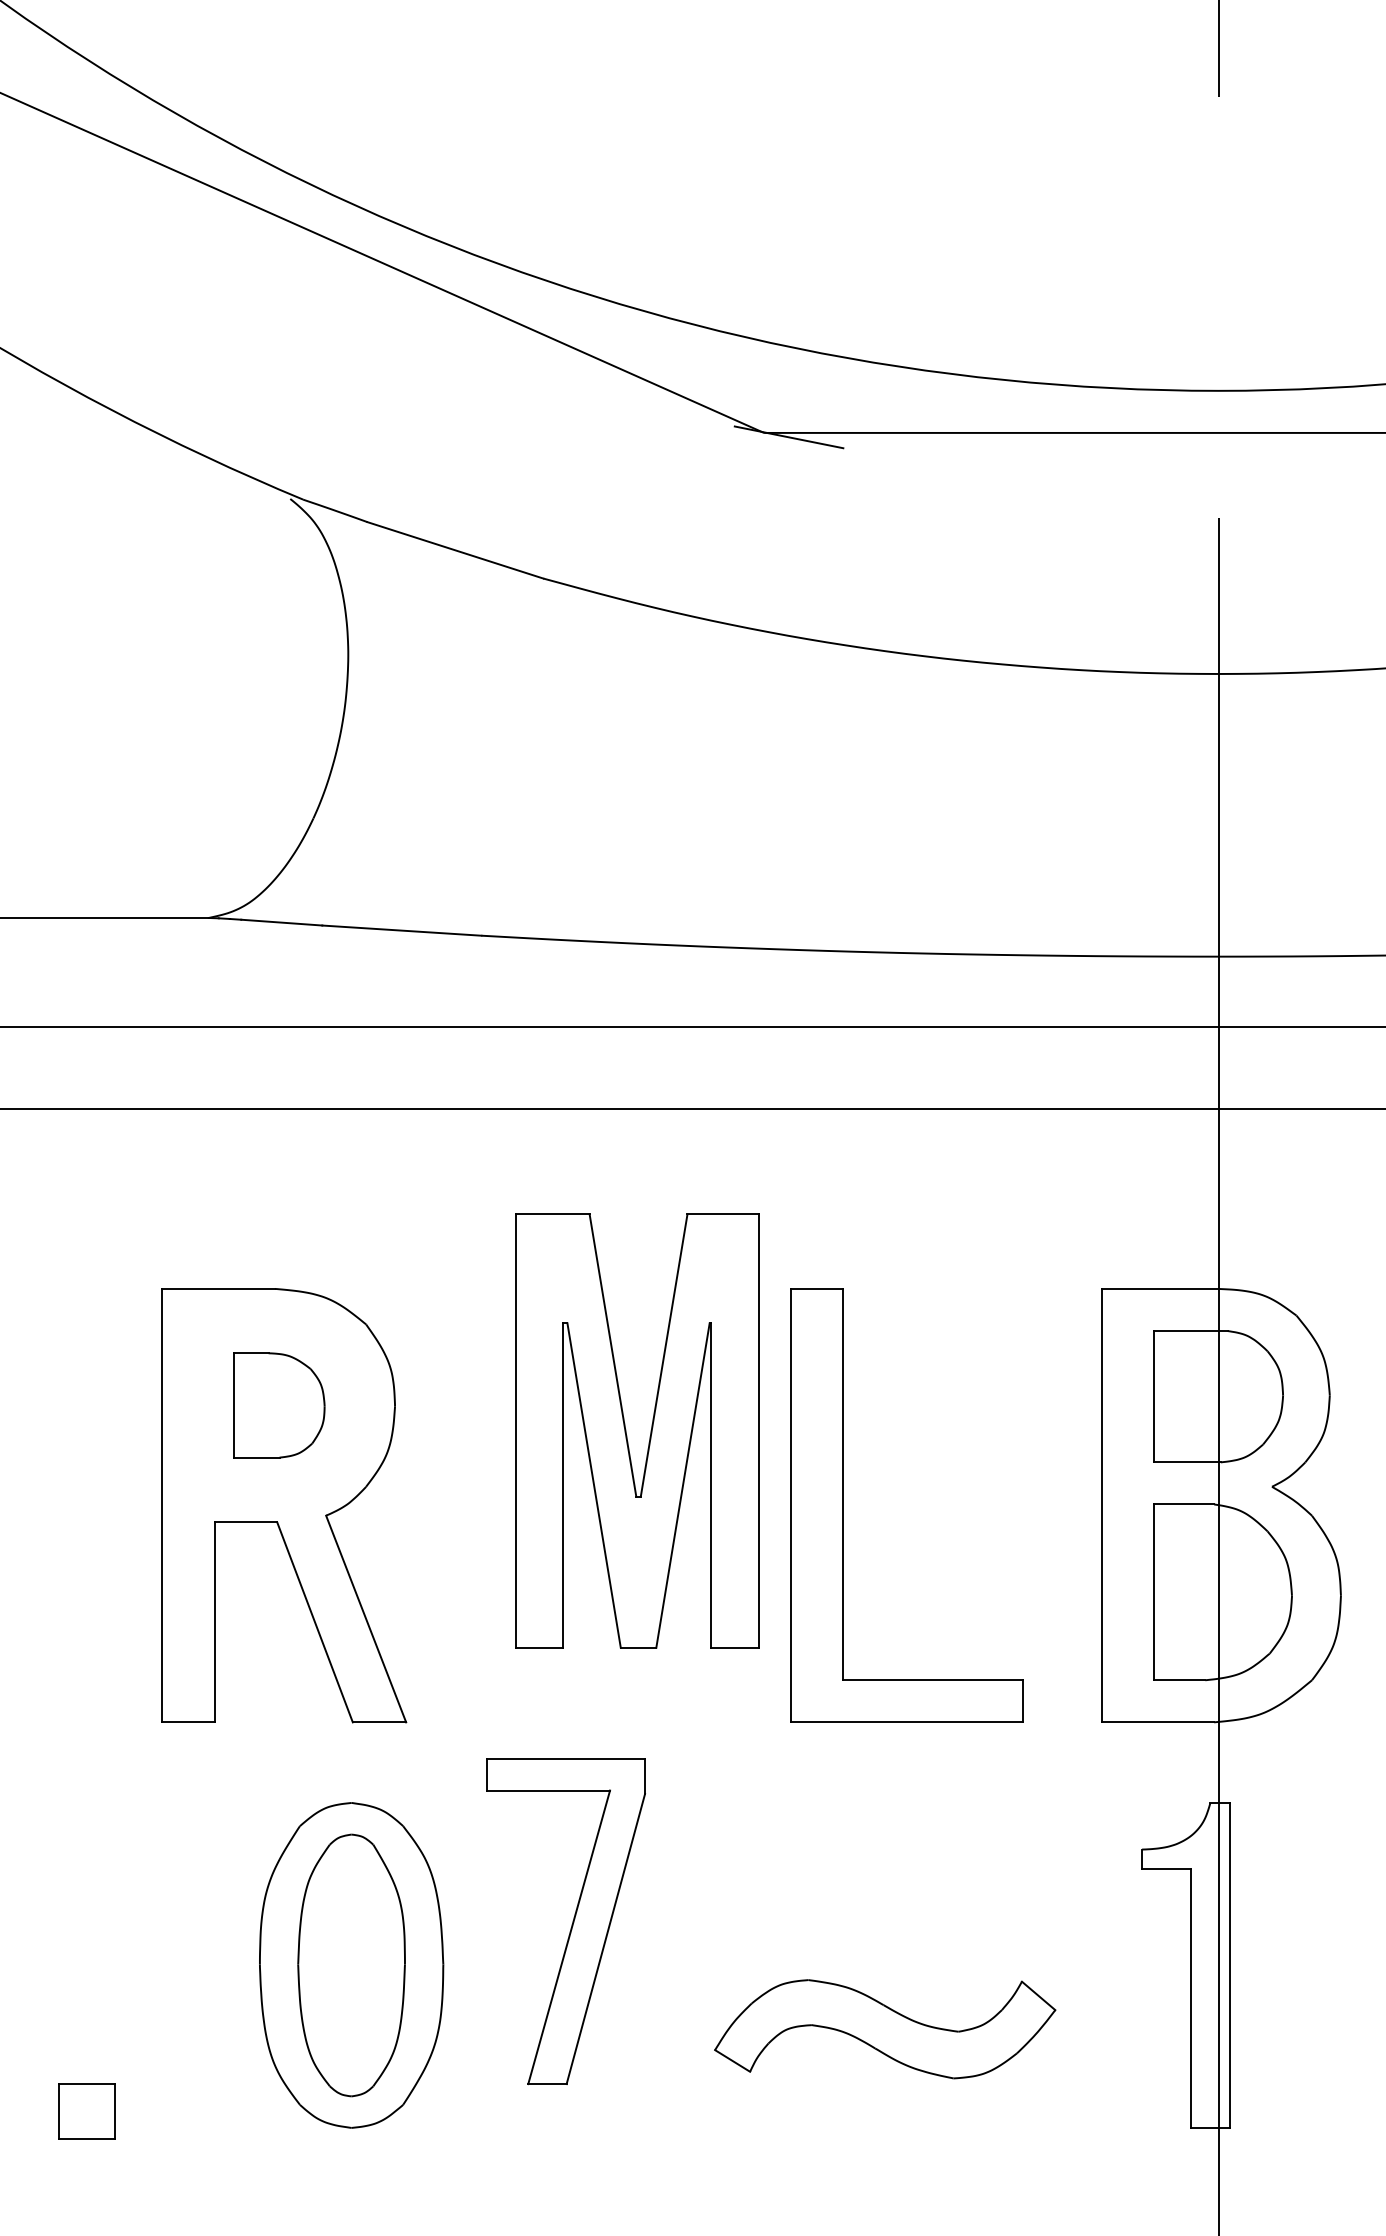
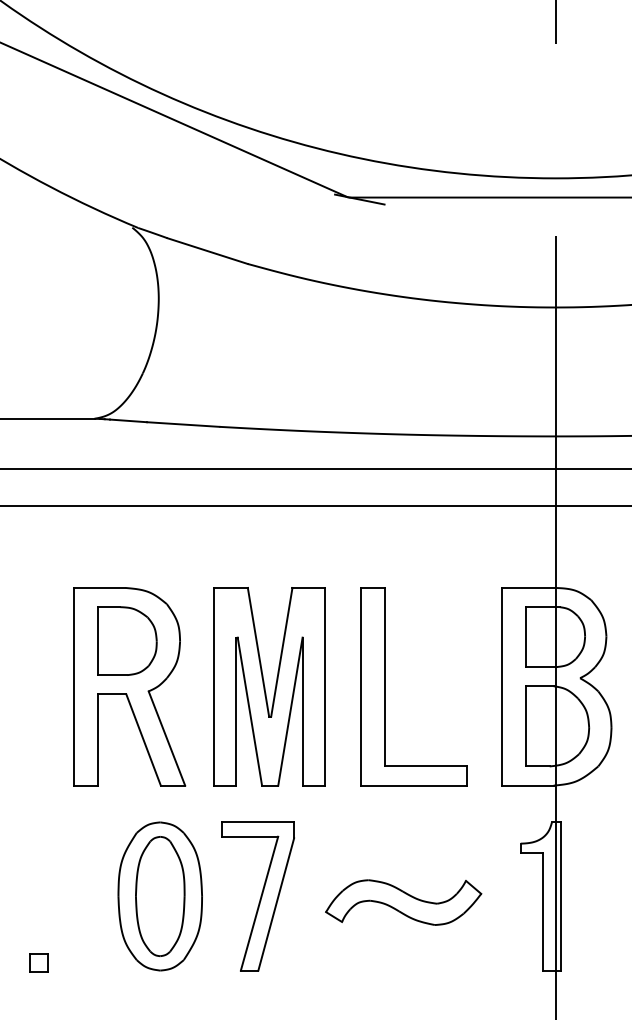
part: (279, 1404) -> (127, 640), size x1.43
part: (637, 1430) -> (269, 686), moved
part: (564, 1921) -> (257, 896), moved
part: (884, 2029) -> (403, 902), moved
part: (84, 2110) -> (38, 962), size x0.71

